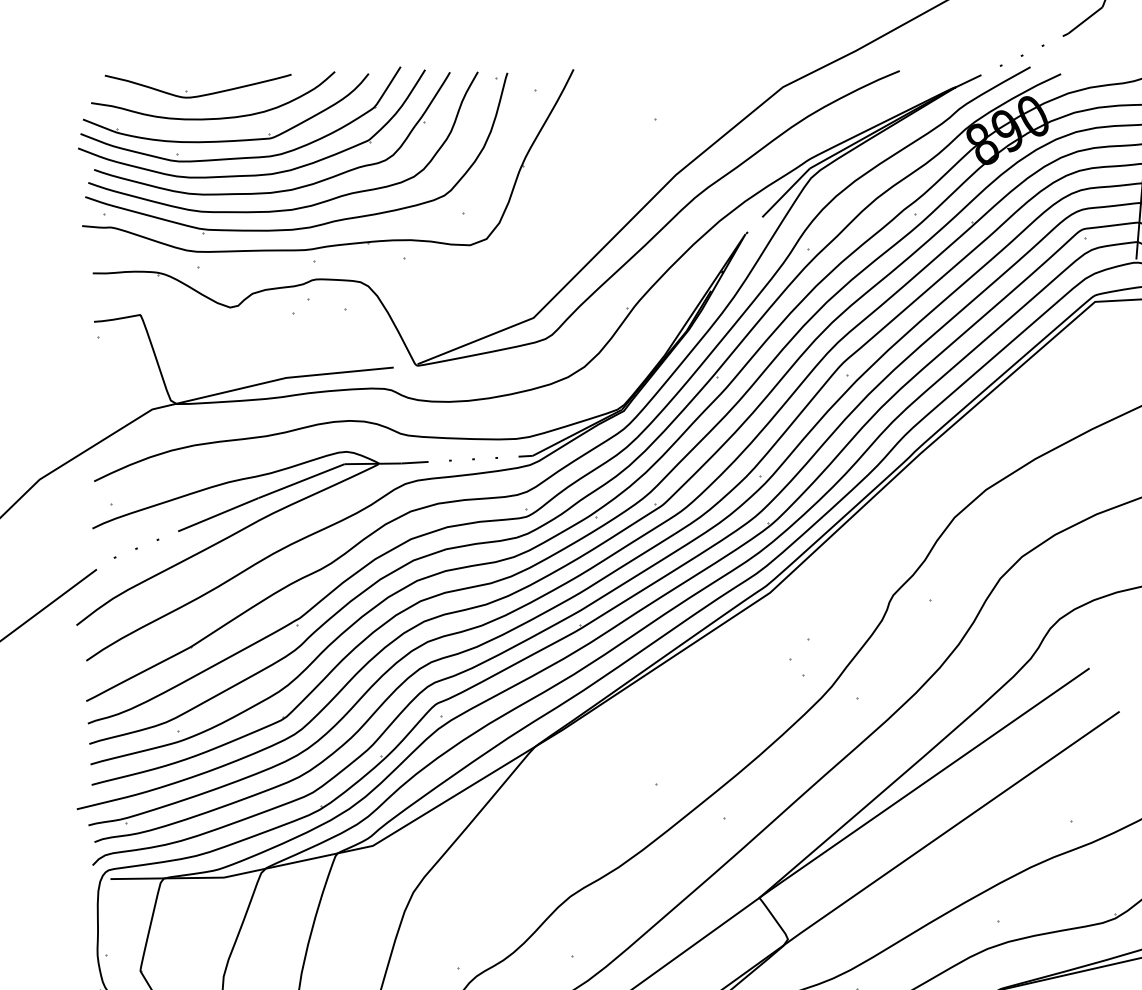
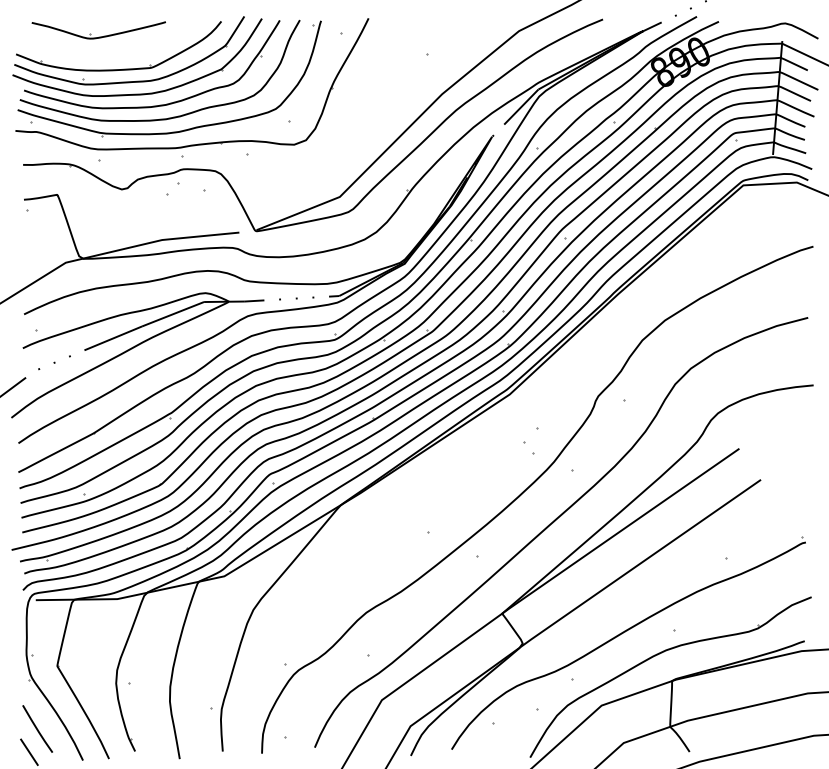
curve: (218, 116) -> (113, 52), removed

